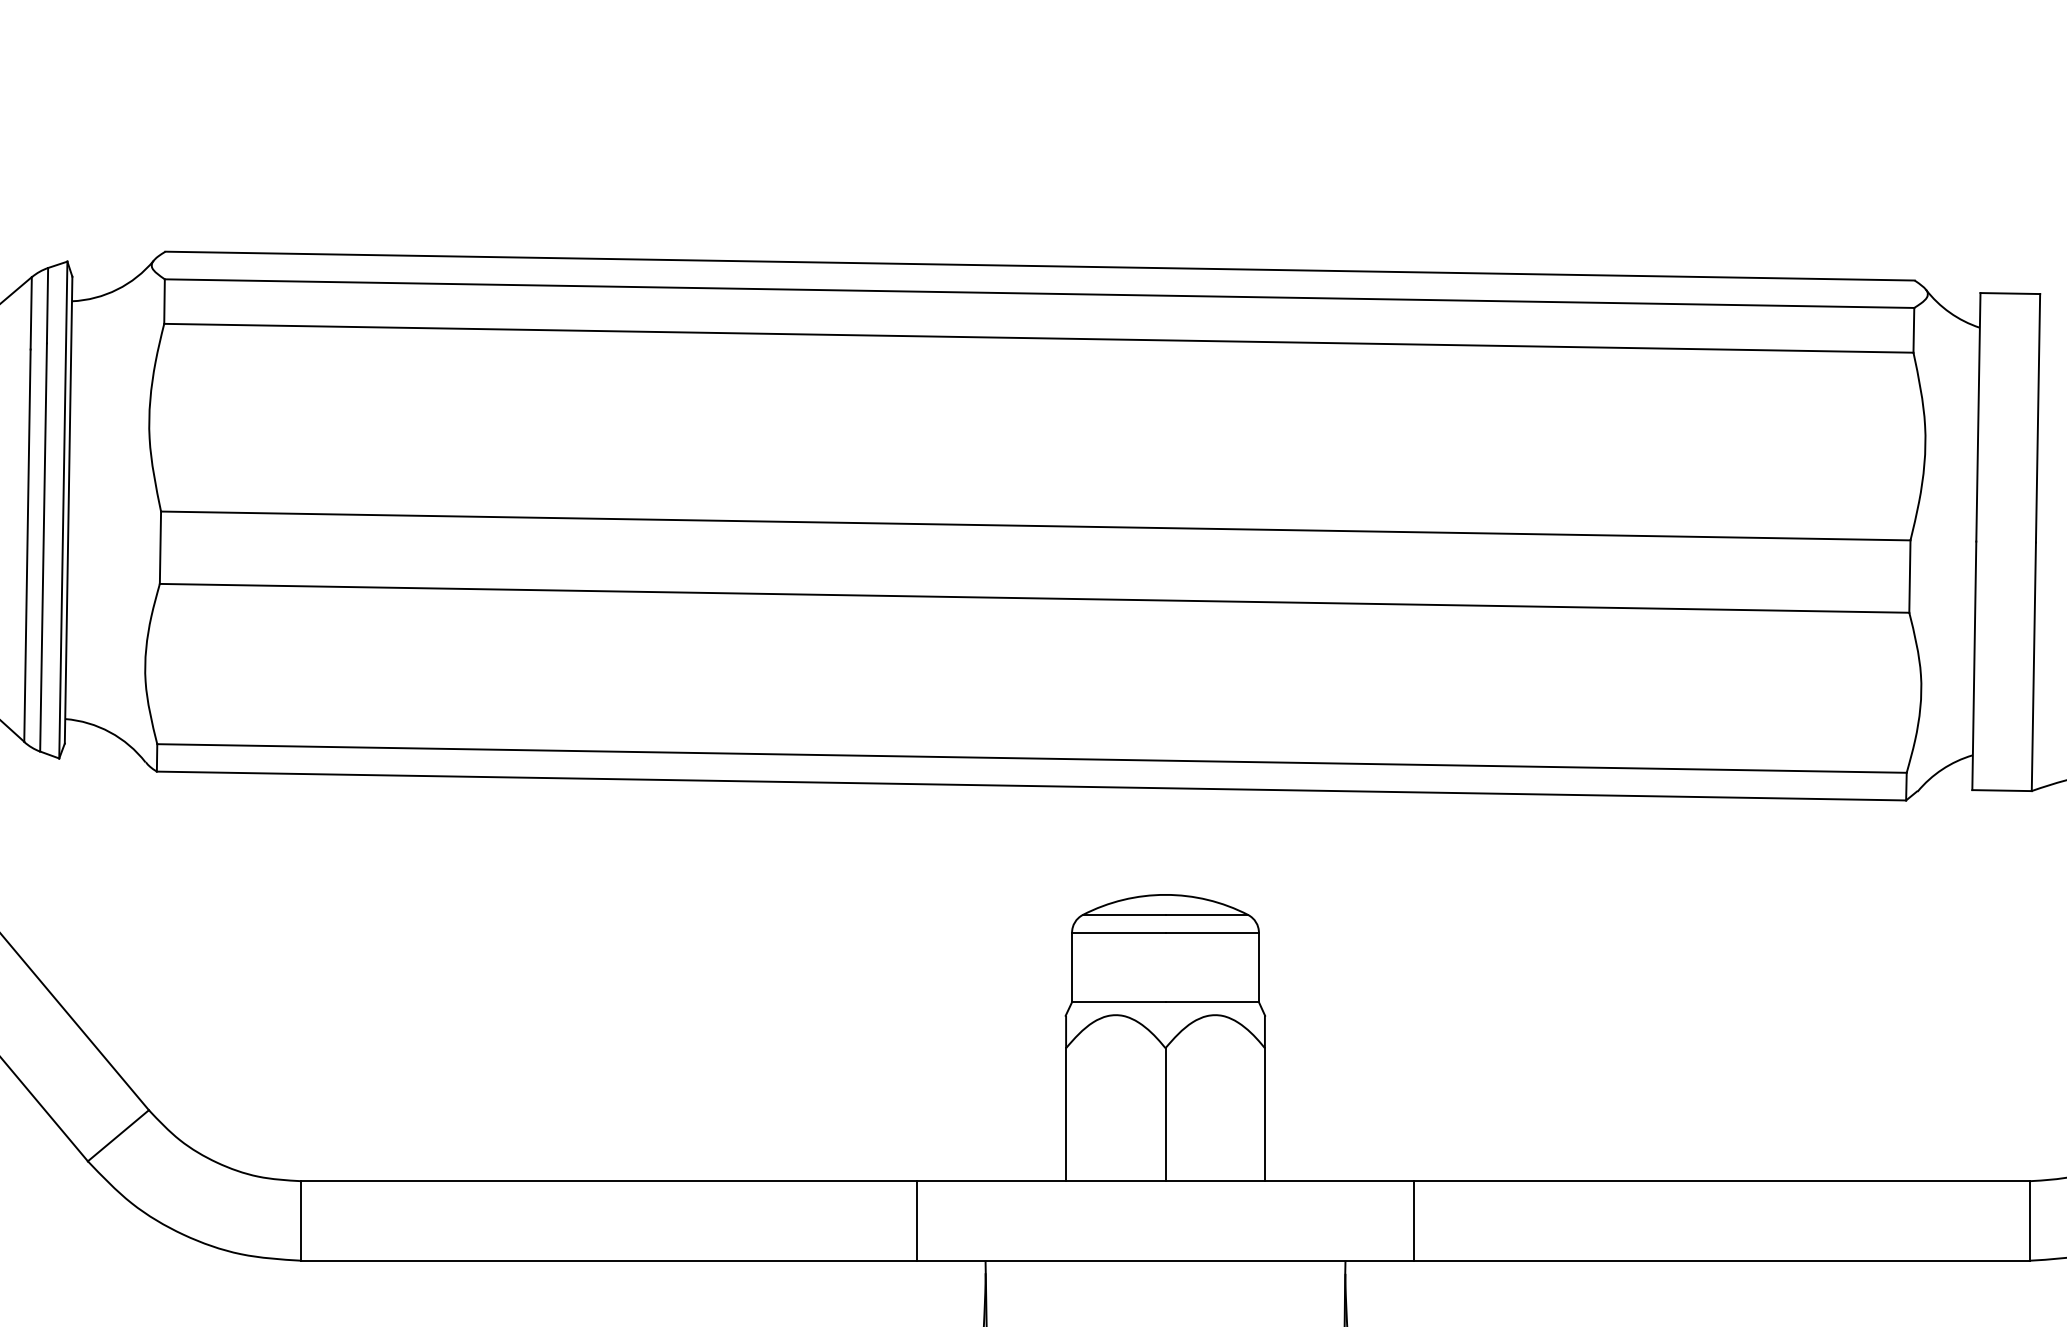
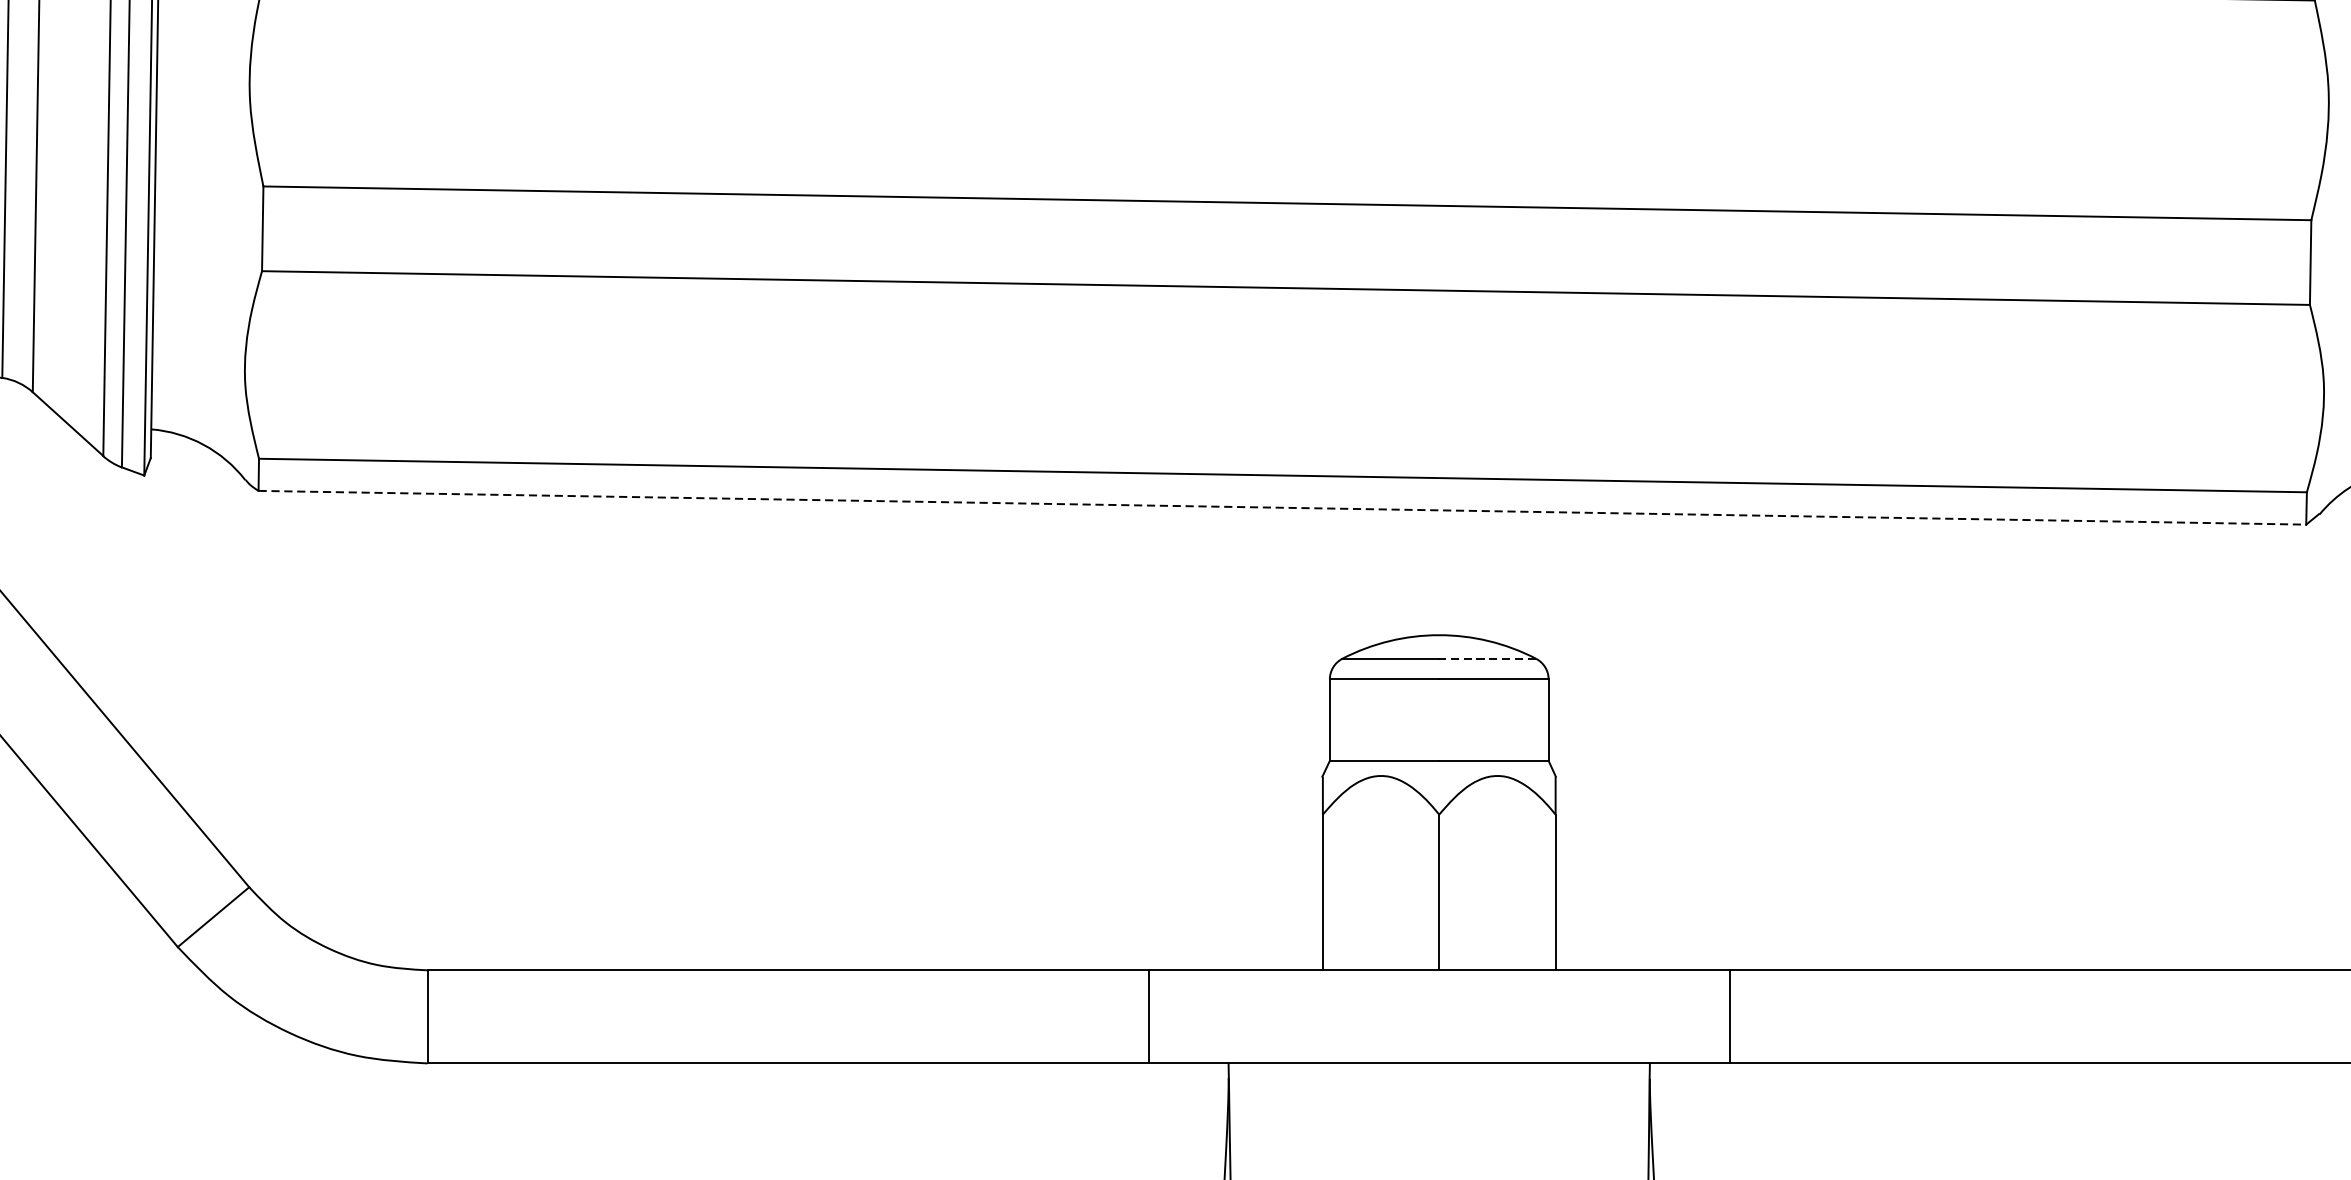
line: (1031, 786) -> (1282, 508), solid -> dashed
line: (1206, 915) -> (1487, 659), solid -> dashed

